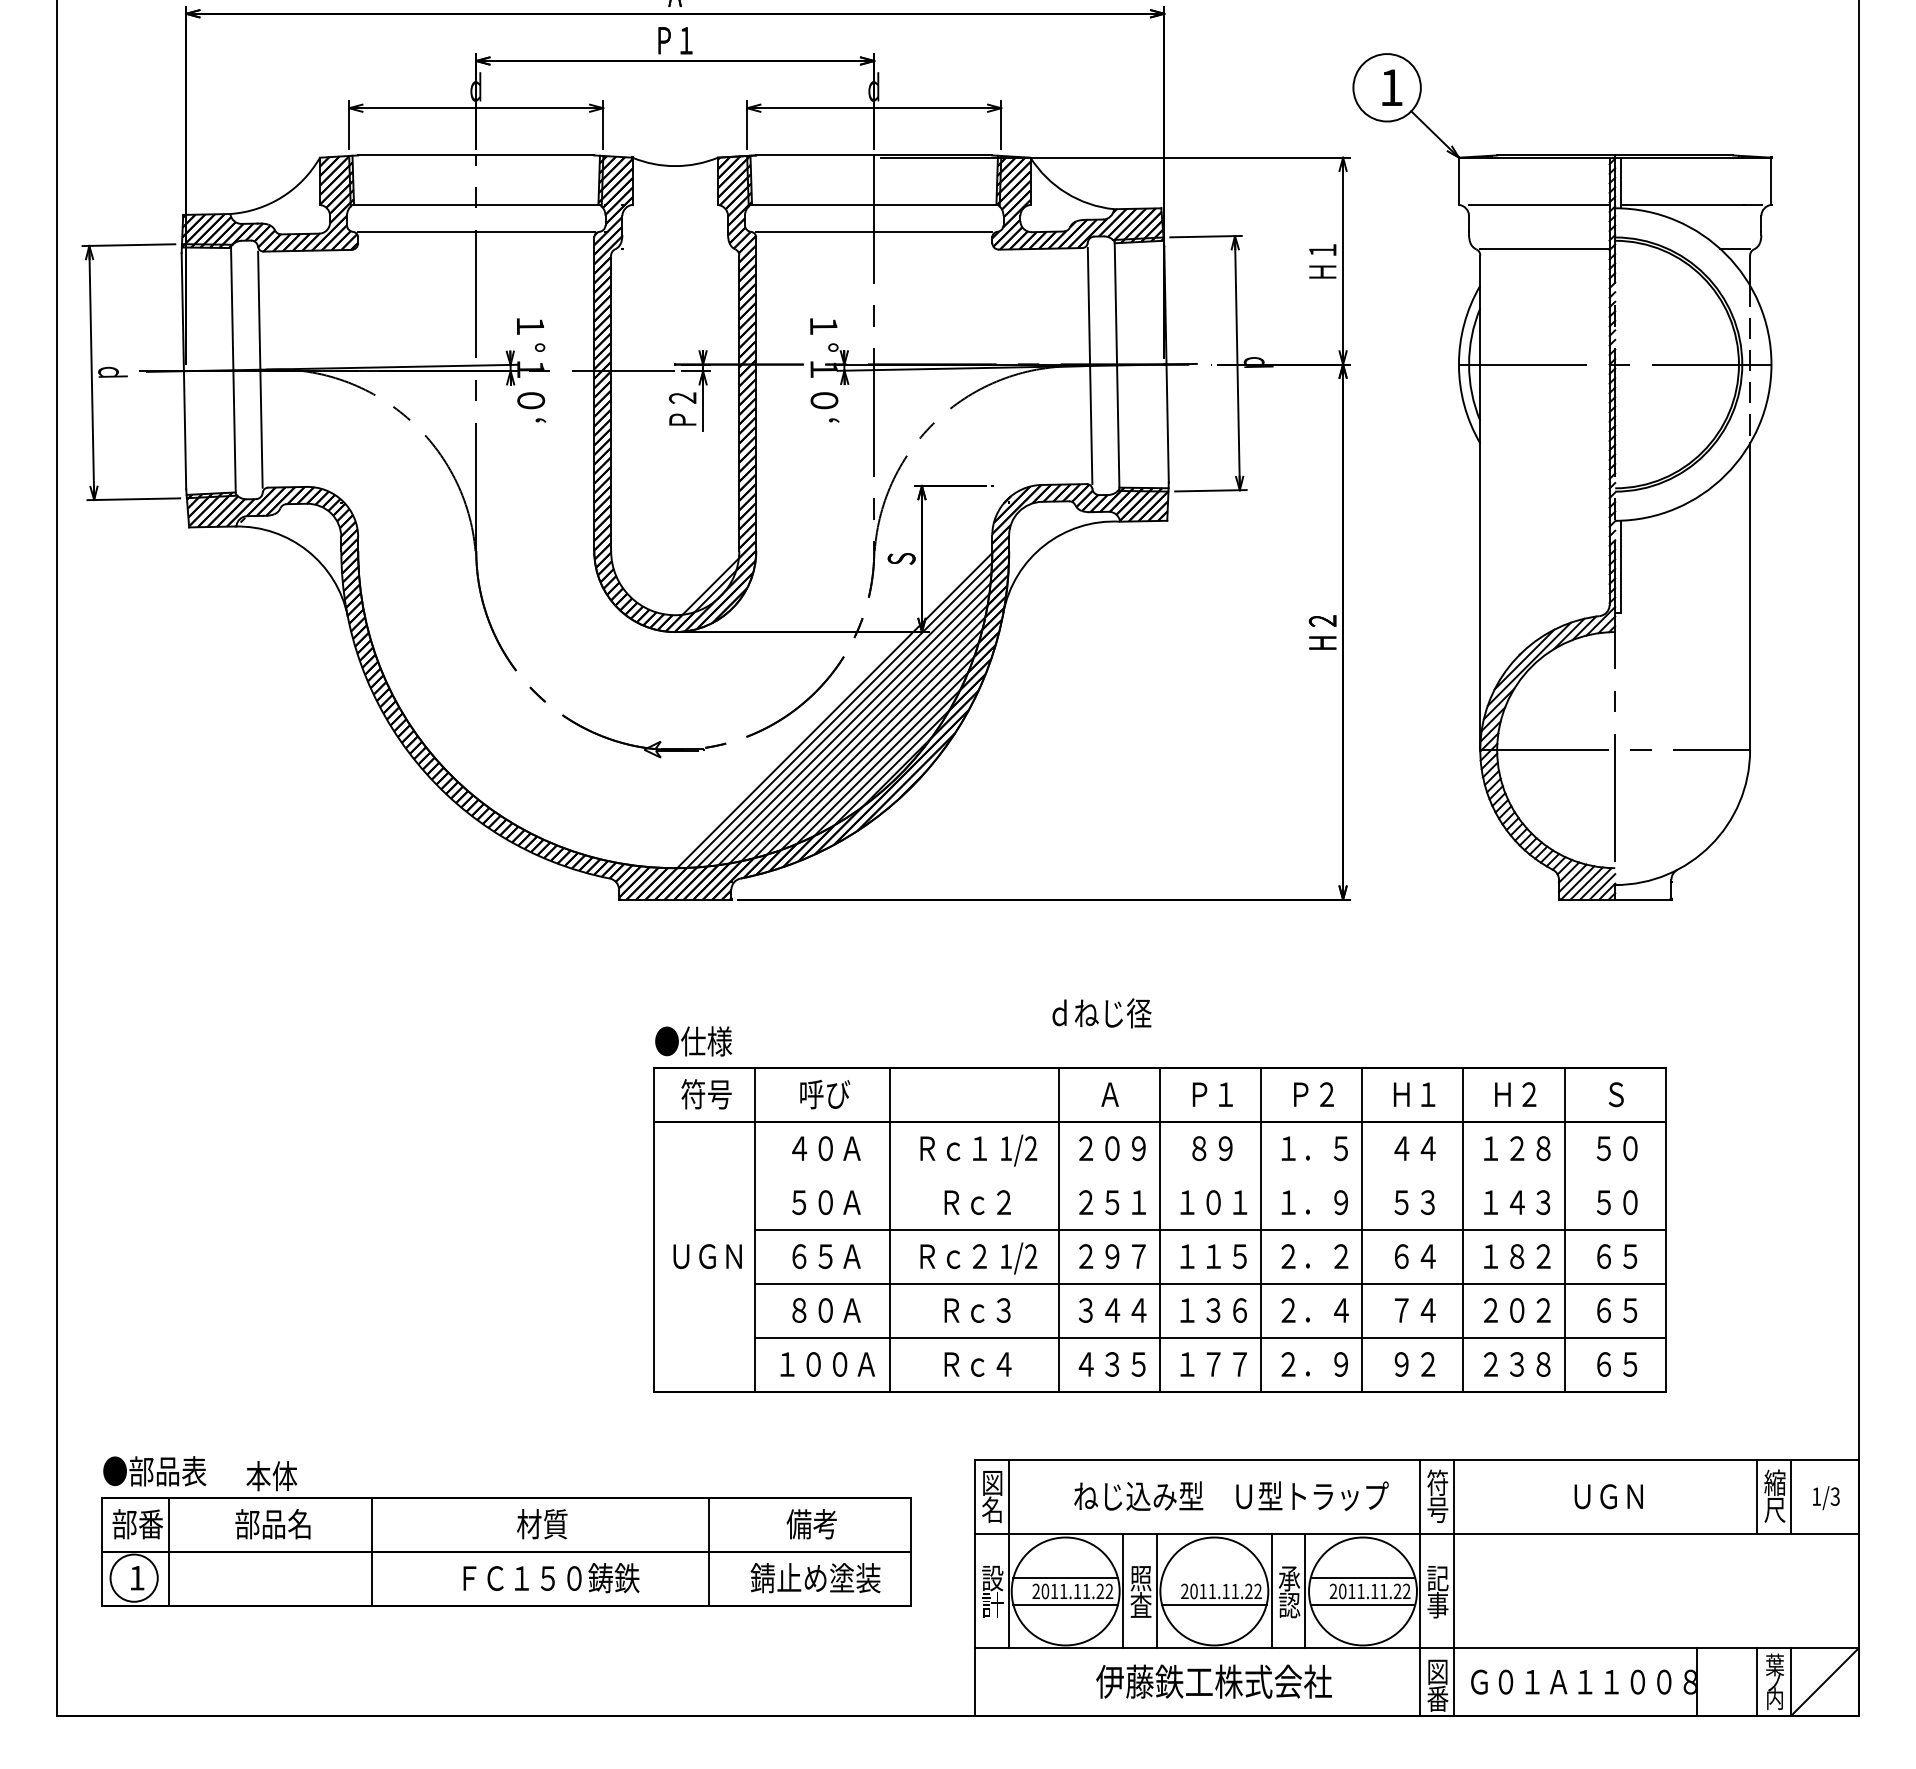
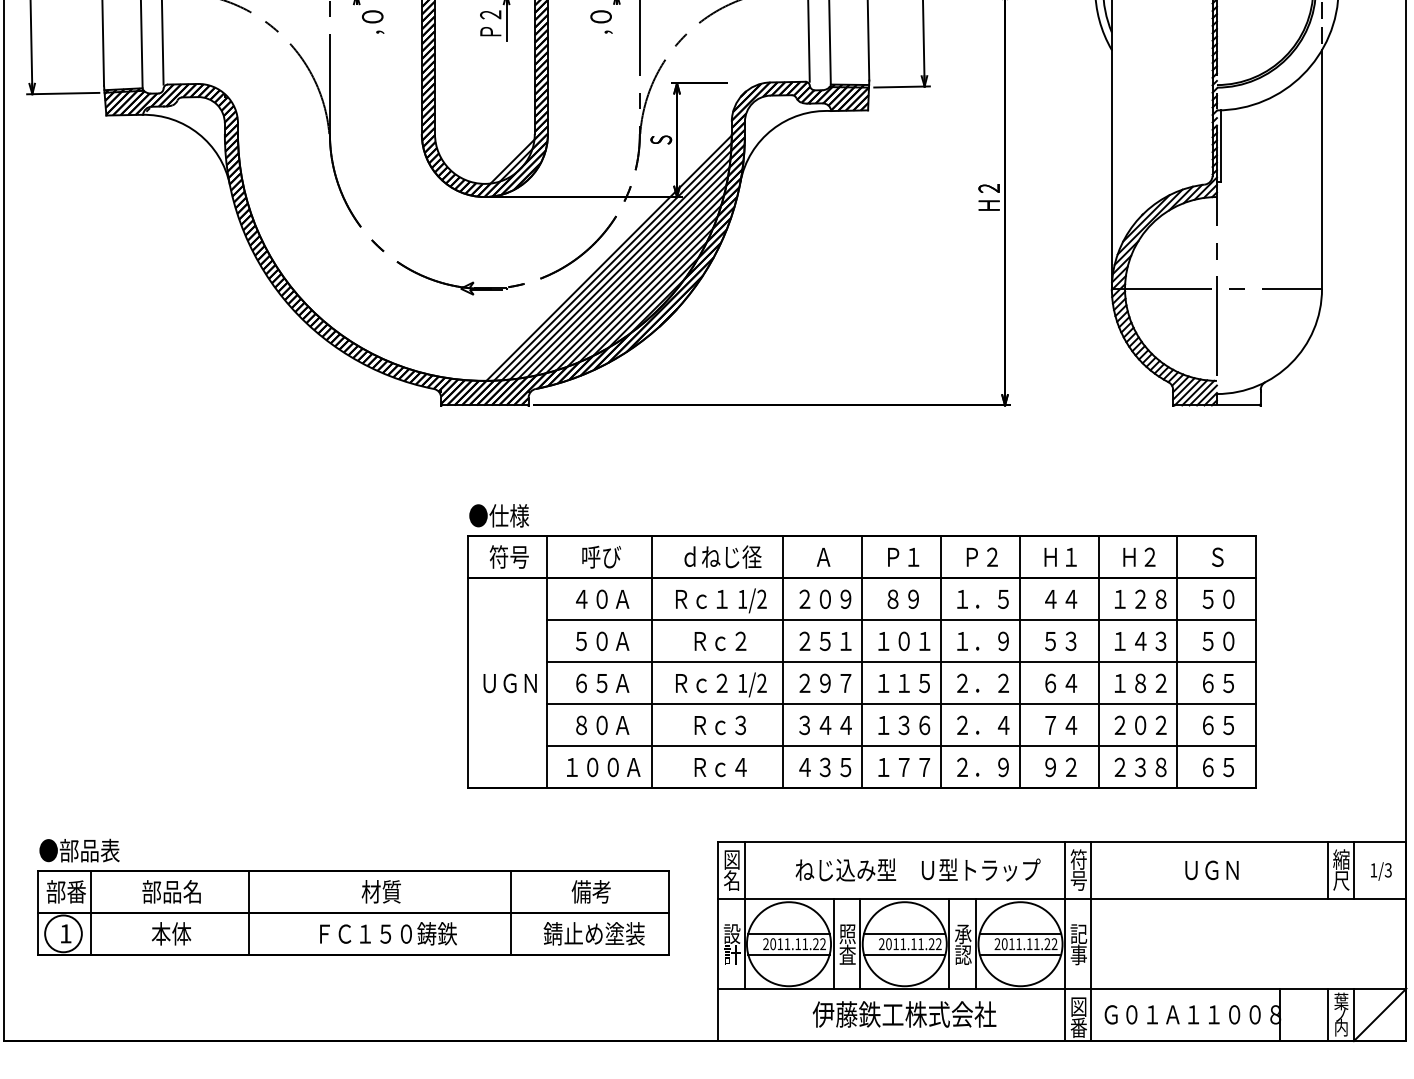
text: (1101, 1013) -> (722, 557), moved
line: (1210, 1175) -> (901, 620), added
text: (271, 1476) -> (171, 934), moved
line: (1214, 1577) -> (904, 933), added

